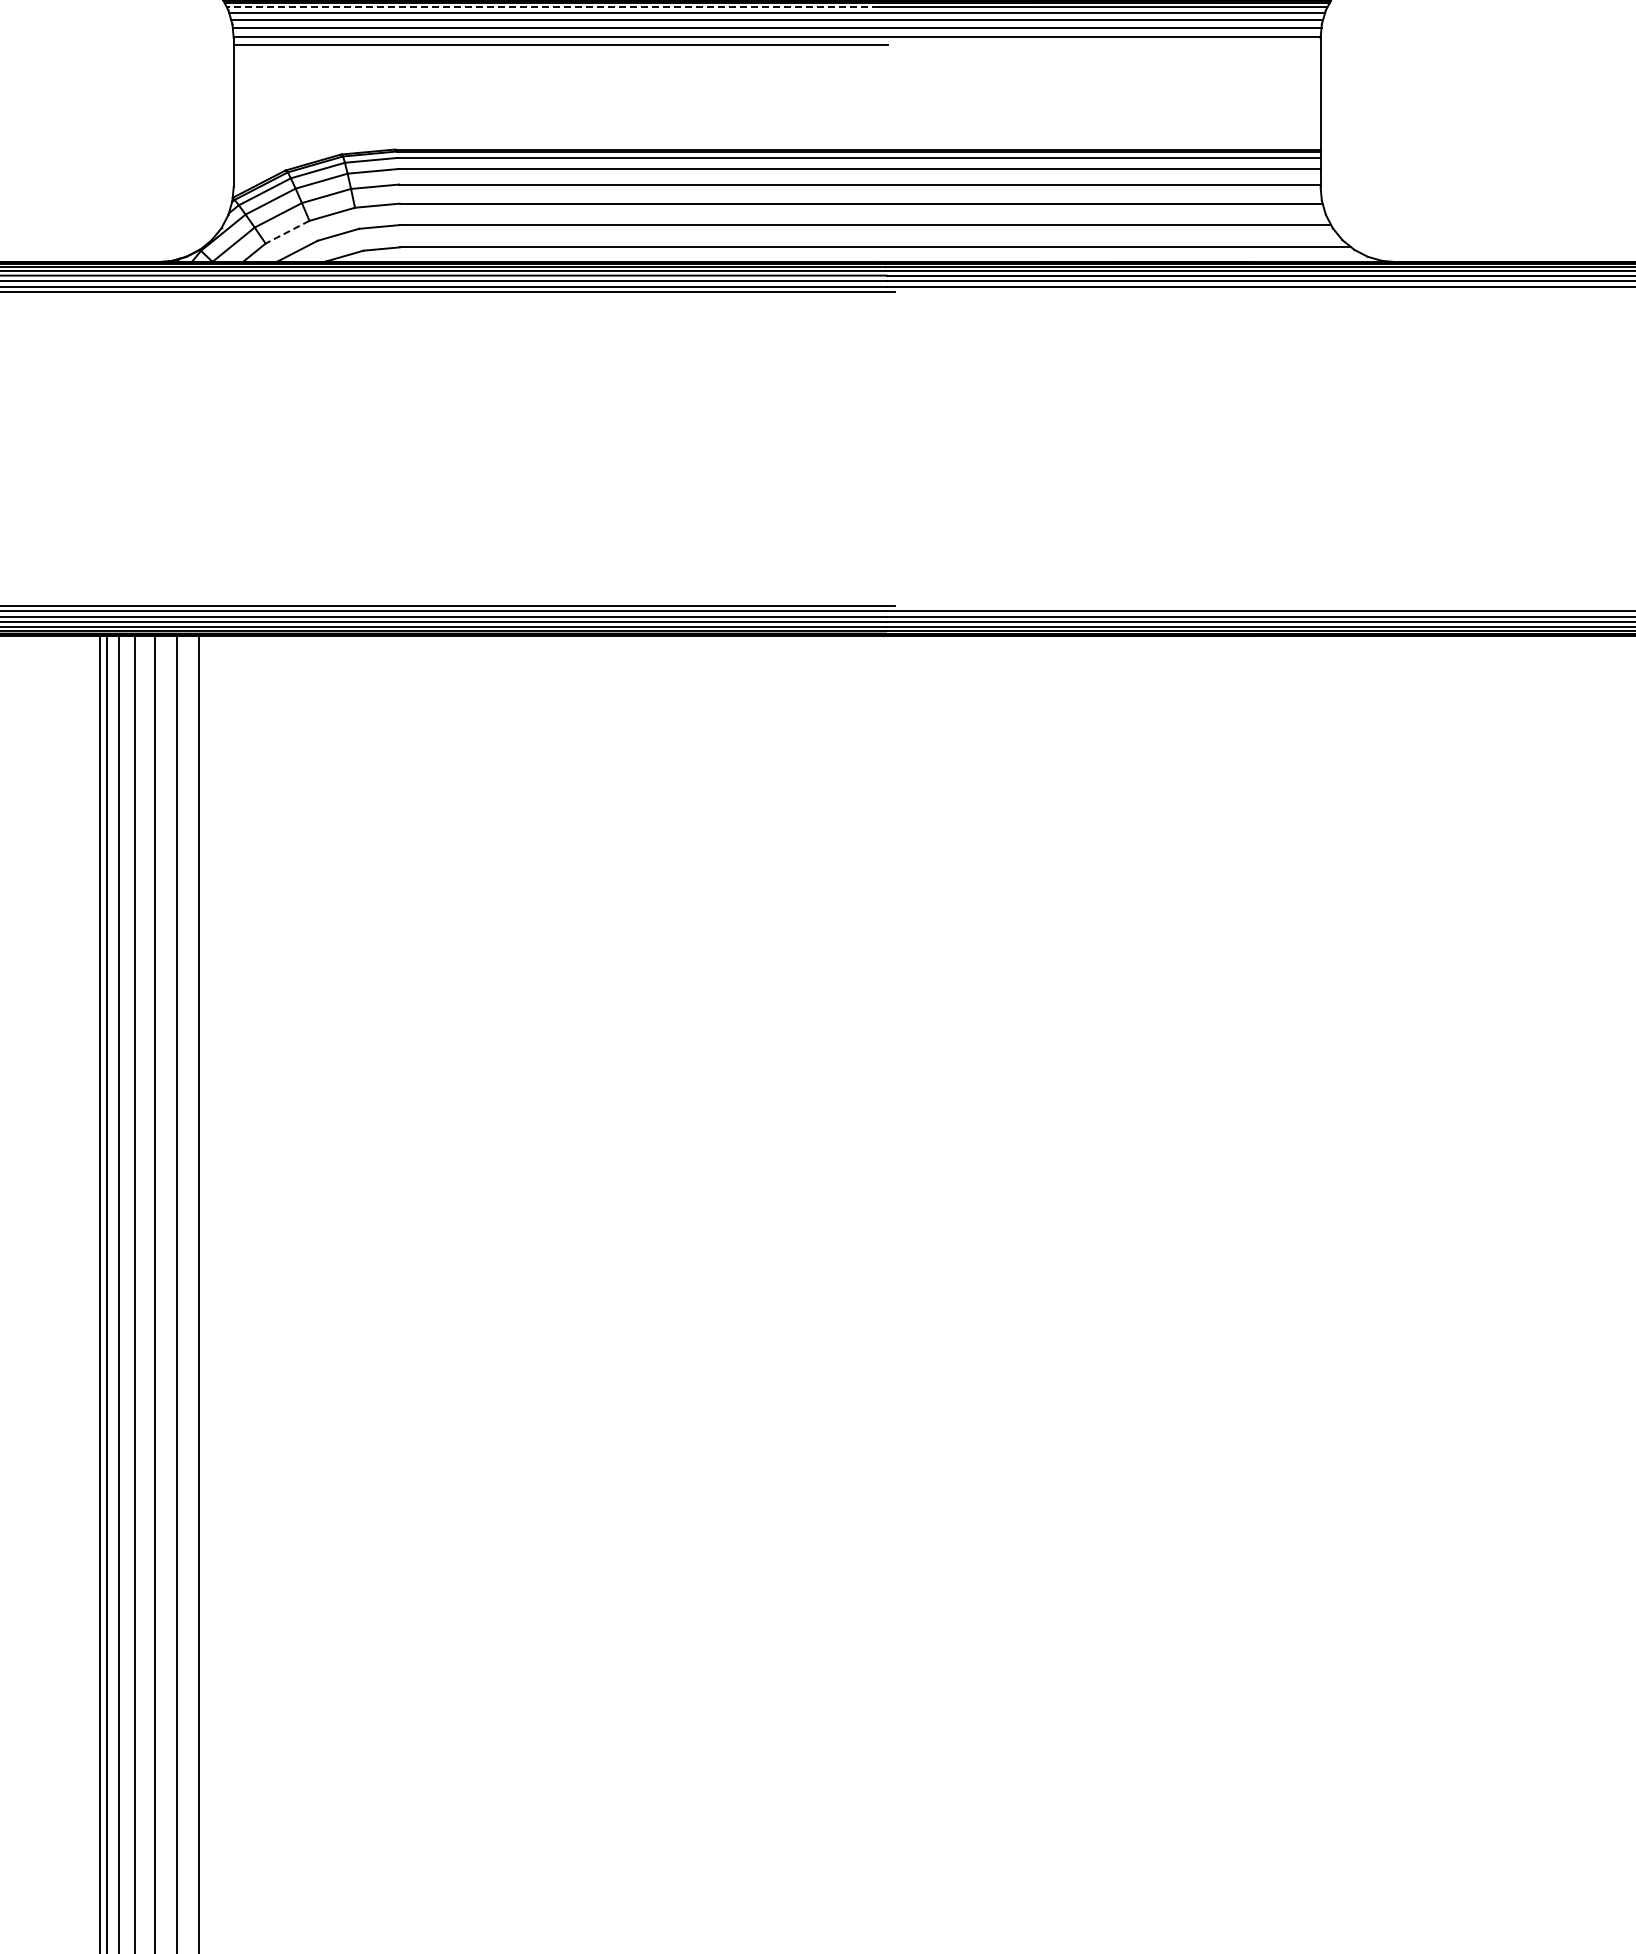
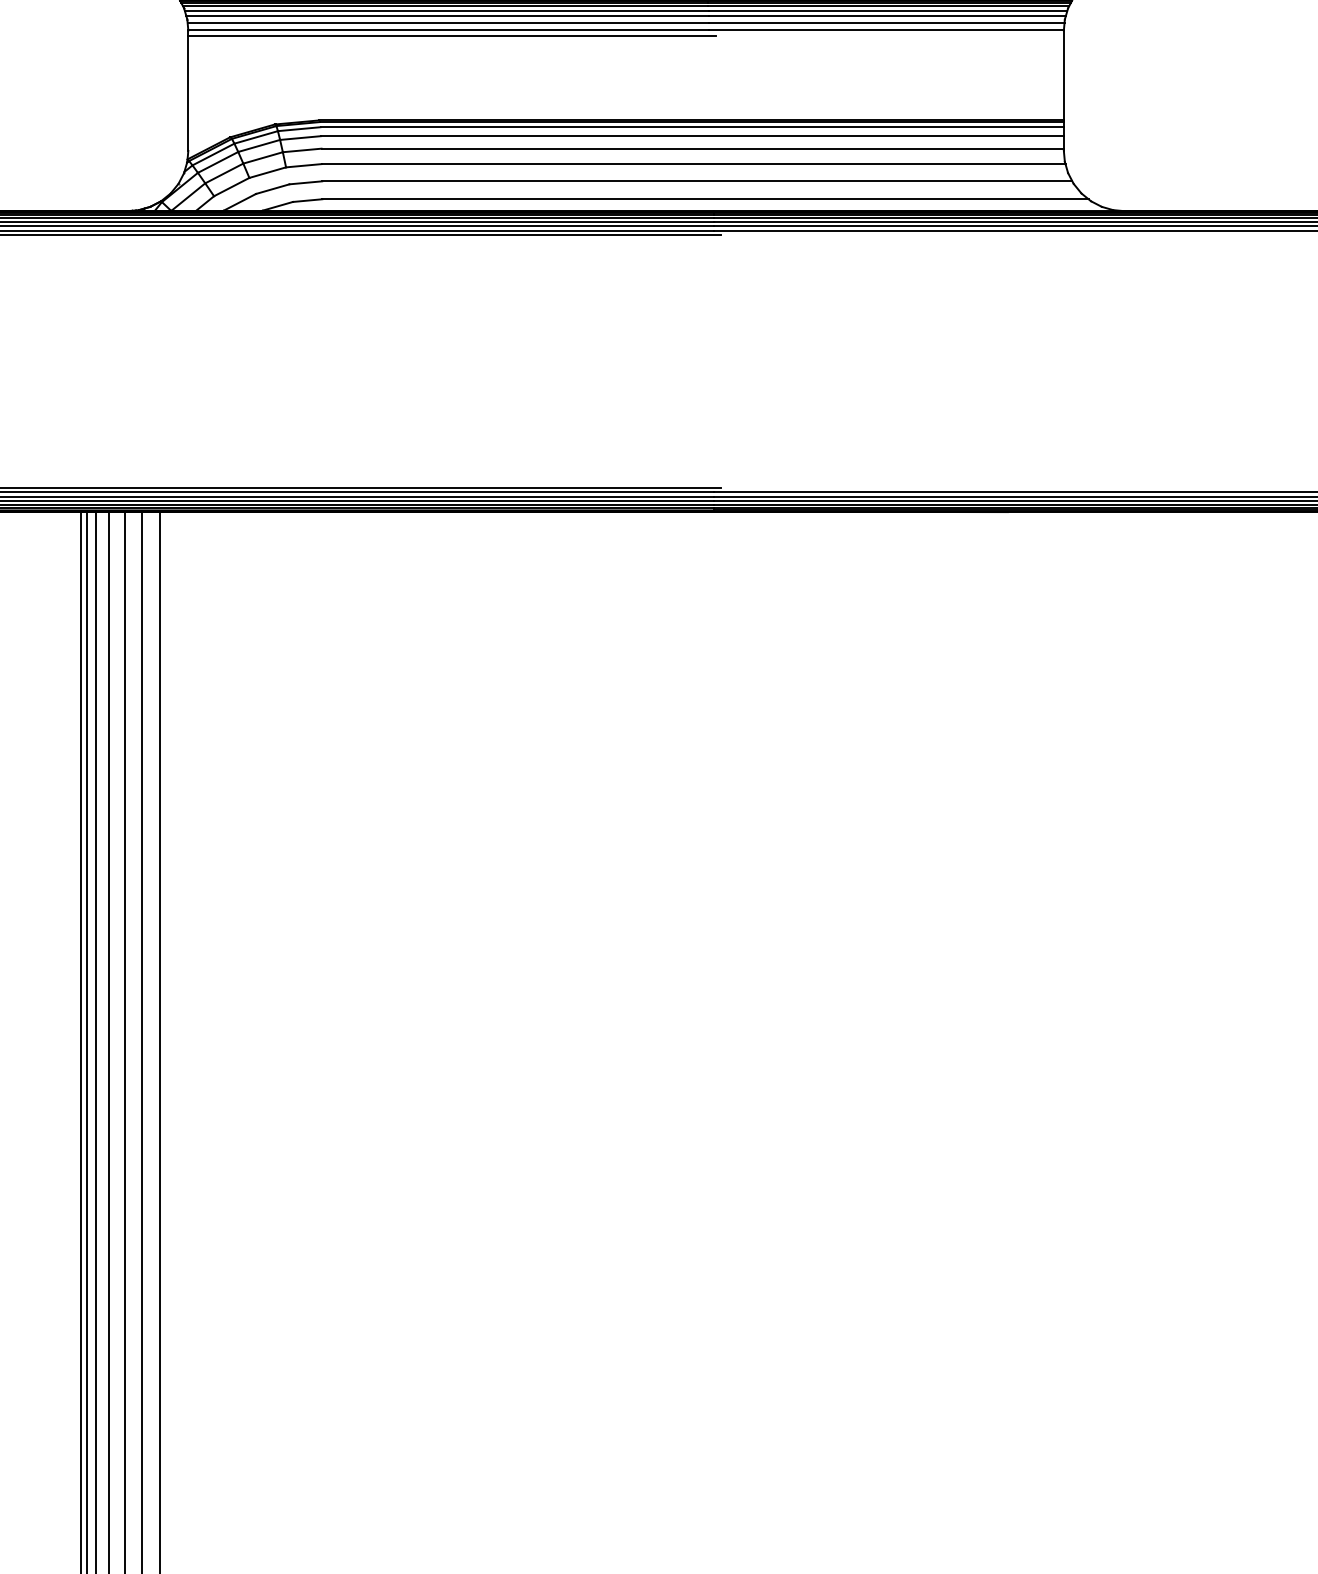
line: (552, 7) -> (445, 6), dashed -> solid
line: (287, 232) -> (231, 187), dashed -> solid

